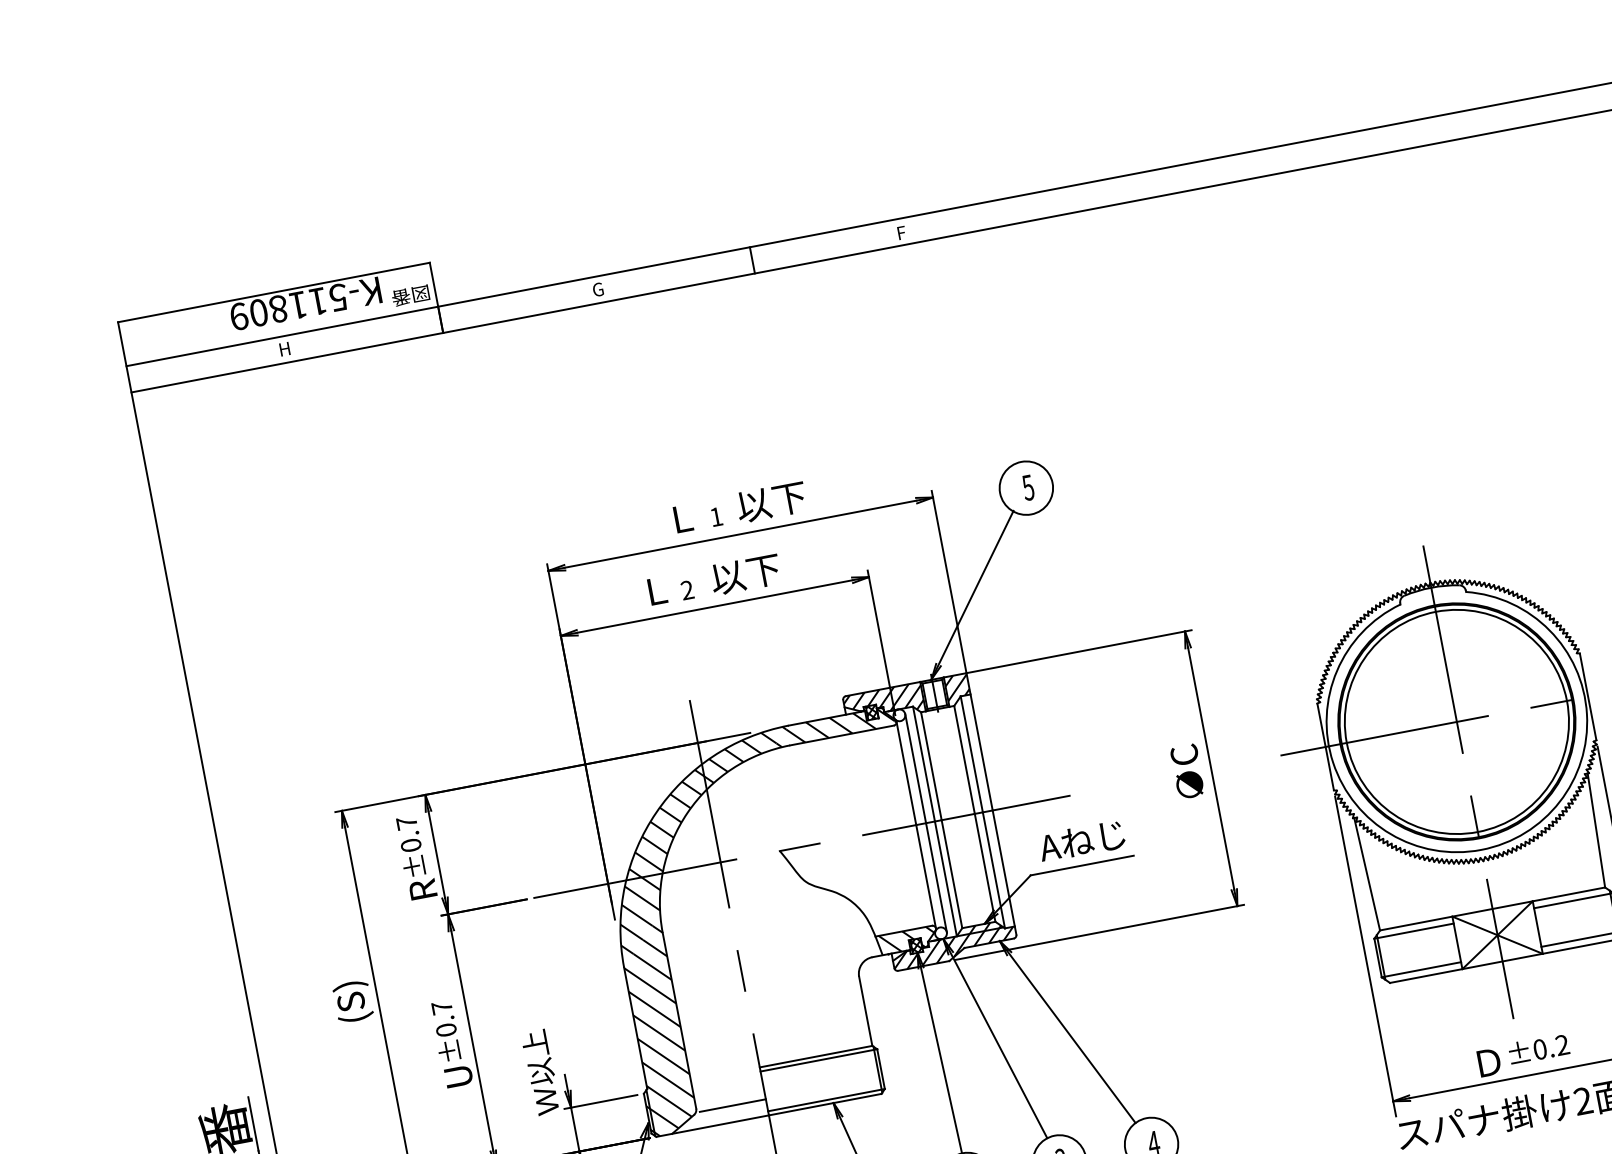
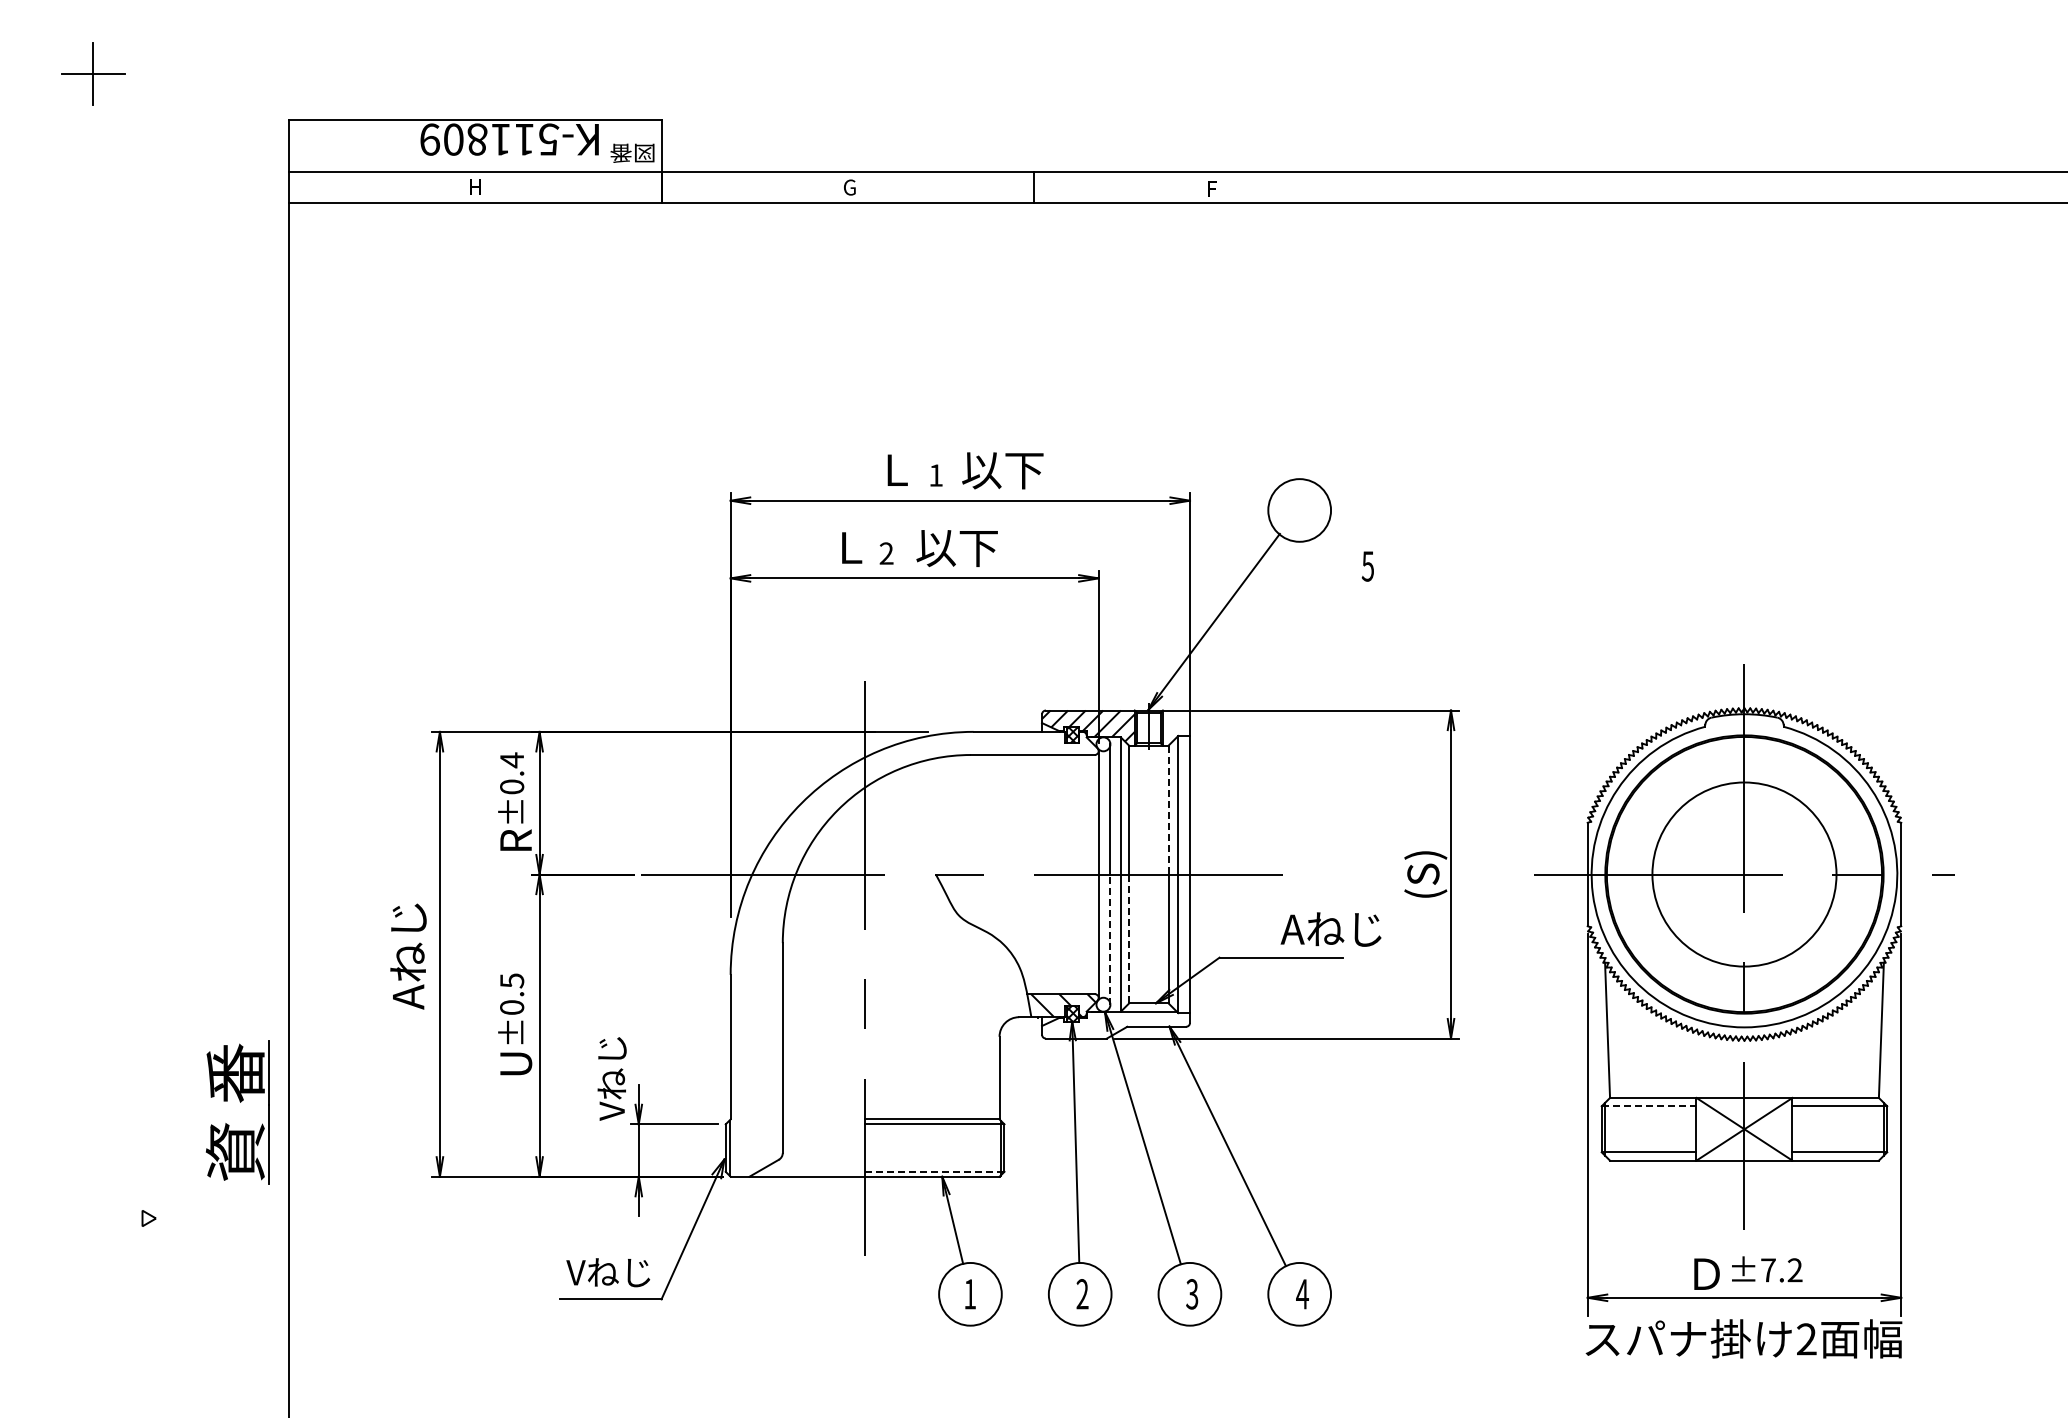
text: (1027, 487) -> (1367, 566), moved
hatch: (957, 687) -> (1176, 724), removed
circle: (1456, 722) -> (1743, 874), size x0.7
line: (964, 760) -> (1168, 810), solid -> dashed
text: (1189, 771) -> (1425, 872), ∅C -> (S)
text: (406, 823) -> (511, 760), ±0.7 -> ±0.4
text: (1081, 841) -> (1330, 929), moved
line: (952, 873) -> (1129, 938), solid -> dashed
line: (936, 877) -> (1110, 939), solid -> dashed
hatch: (772, 921) -> (911, 953), removed
line: (1414, 931) -> (1649, 1106), solid -> dashed
hatch: (952, 944) -> (1114, 1020), removed
text: (353, 1003) -> (410, 956), (S) -> Aねじ
text: (442, 1007) -> (512, 980), ±0.7 -> ±0.5
text: (1540, 1049) -> (1768, 1270), ±0.2 -> ±7.2
text: (540, 1072) -> (611, 1077), Ｗ以上 -> Vねじ
line: (826, 1099) -> (934, 1171), solid -> dashed
line: (732, 1105) -> (825, 1157), removed

